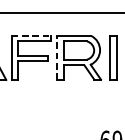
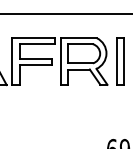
line: (31, 36) -> (33, 38), dashed -> solid
line: (56, 57) -> (60, 61), dashed -> solid

